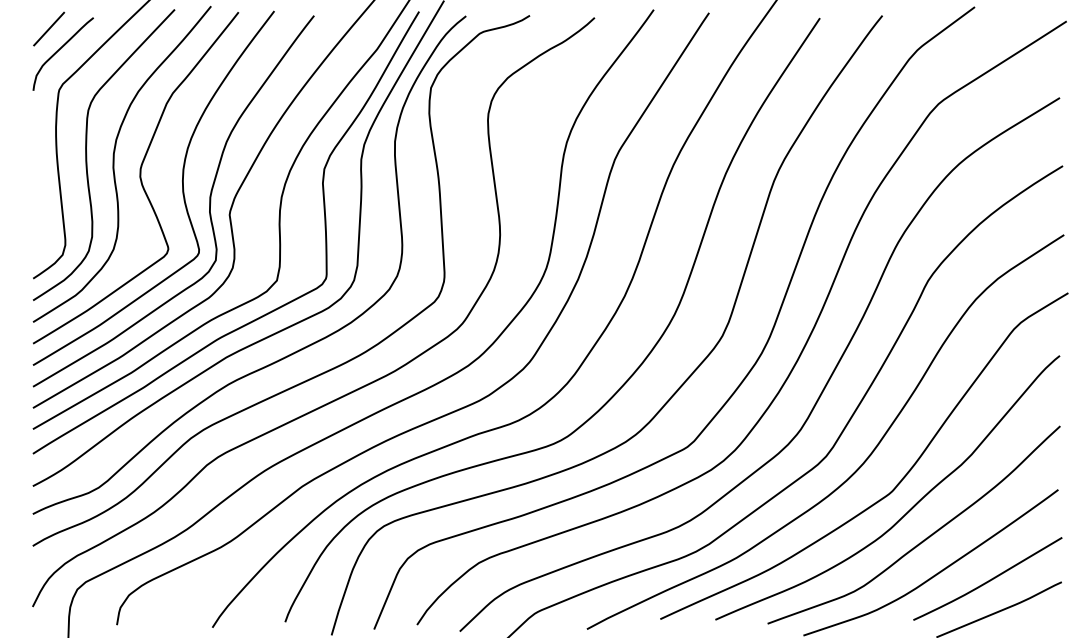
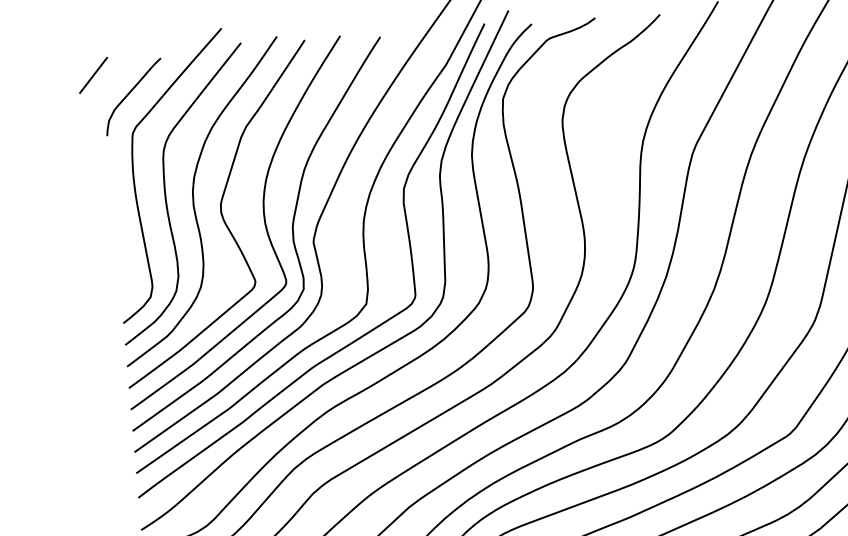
line: (49, 28) -> (93, 74), moved

